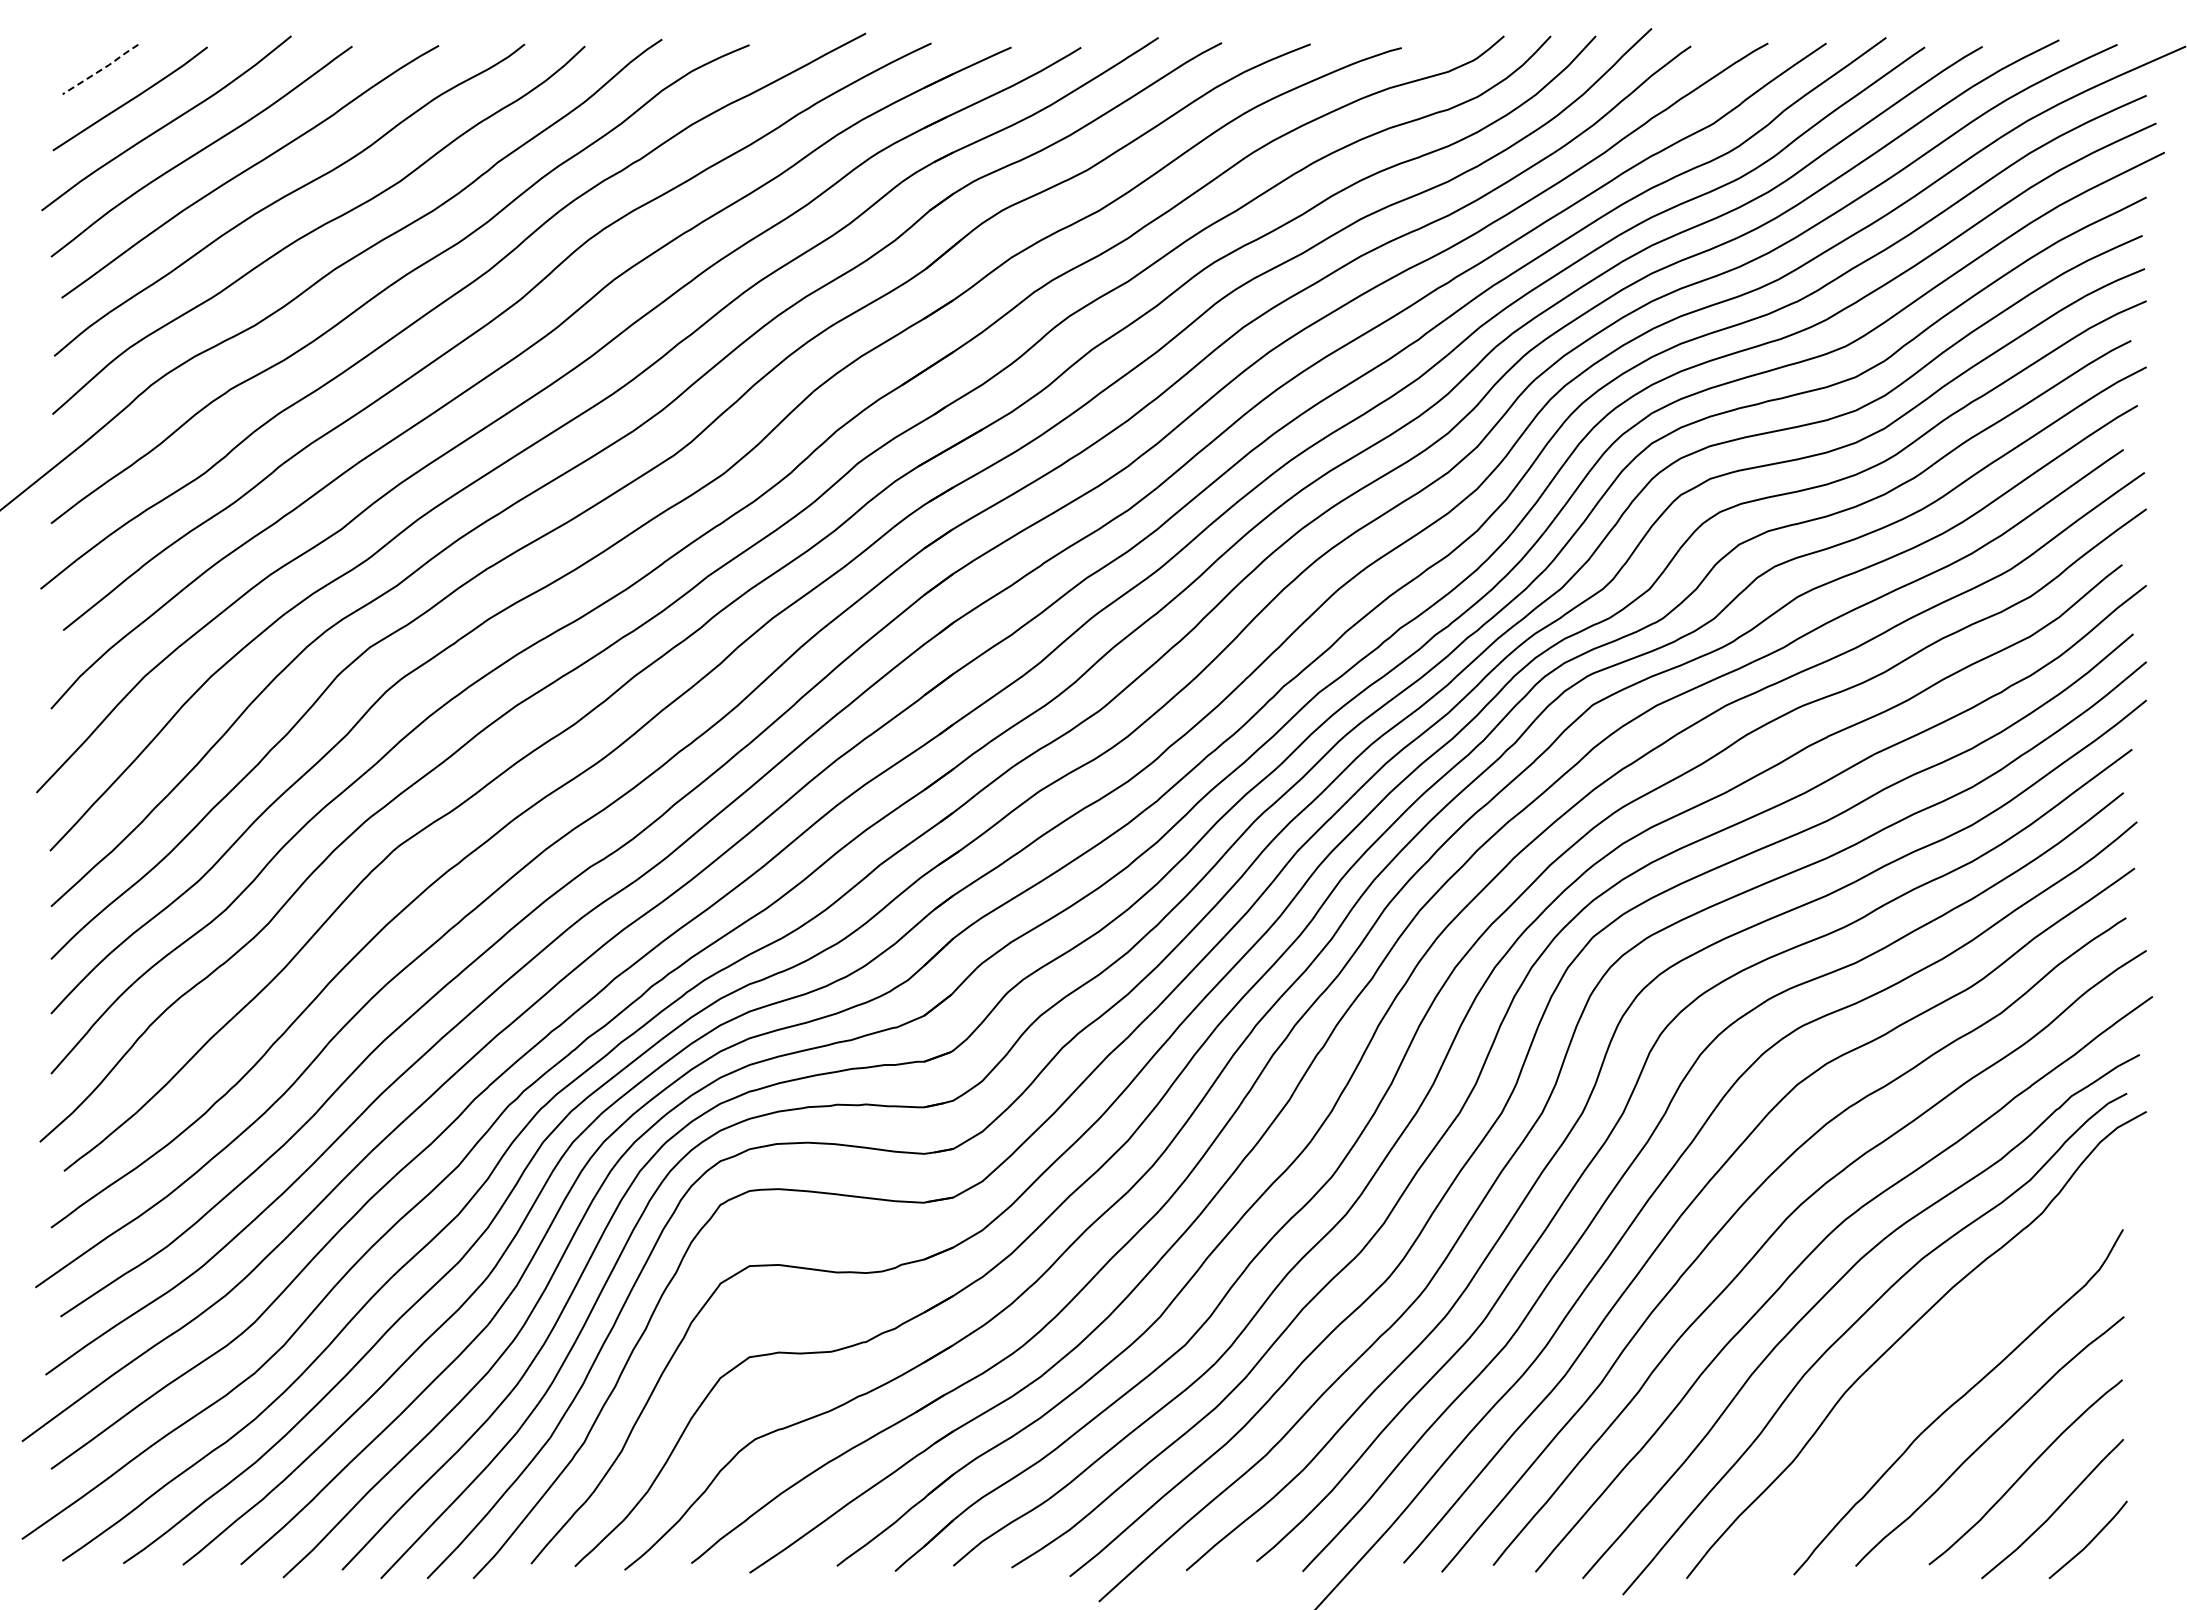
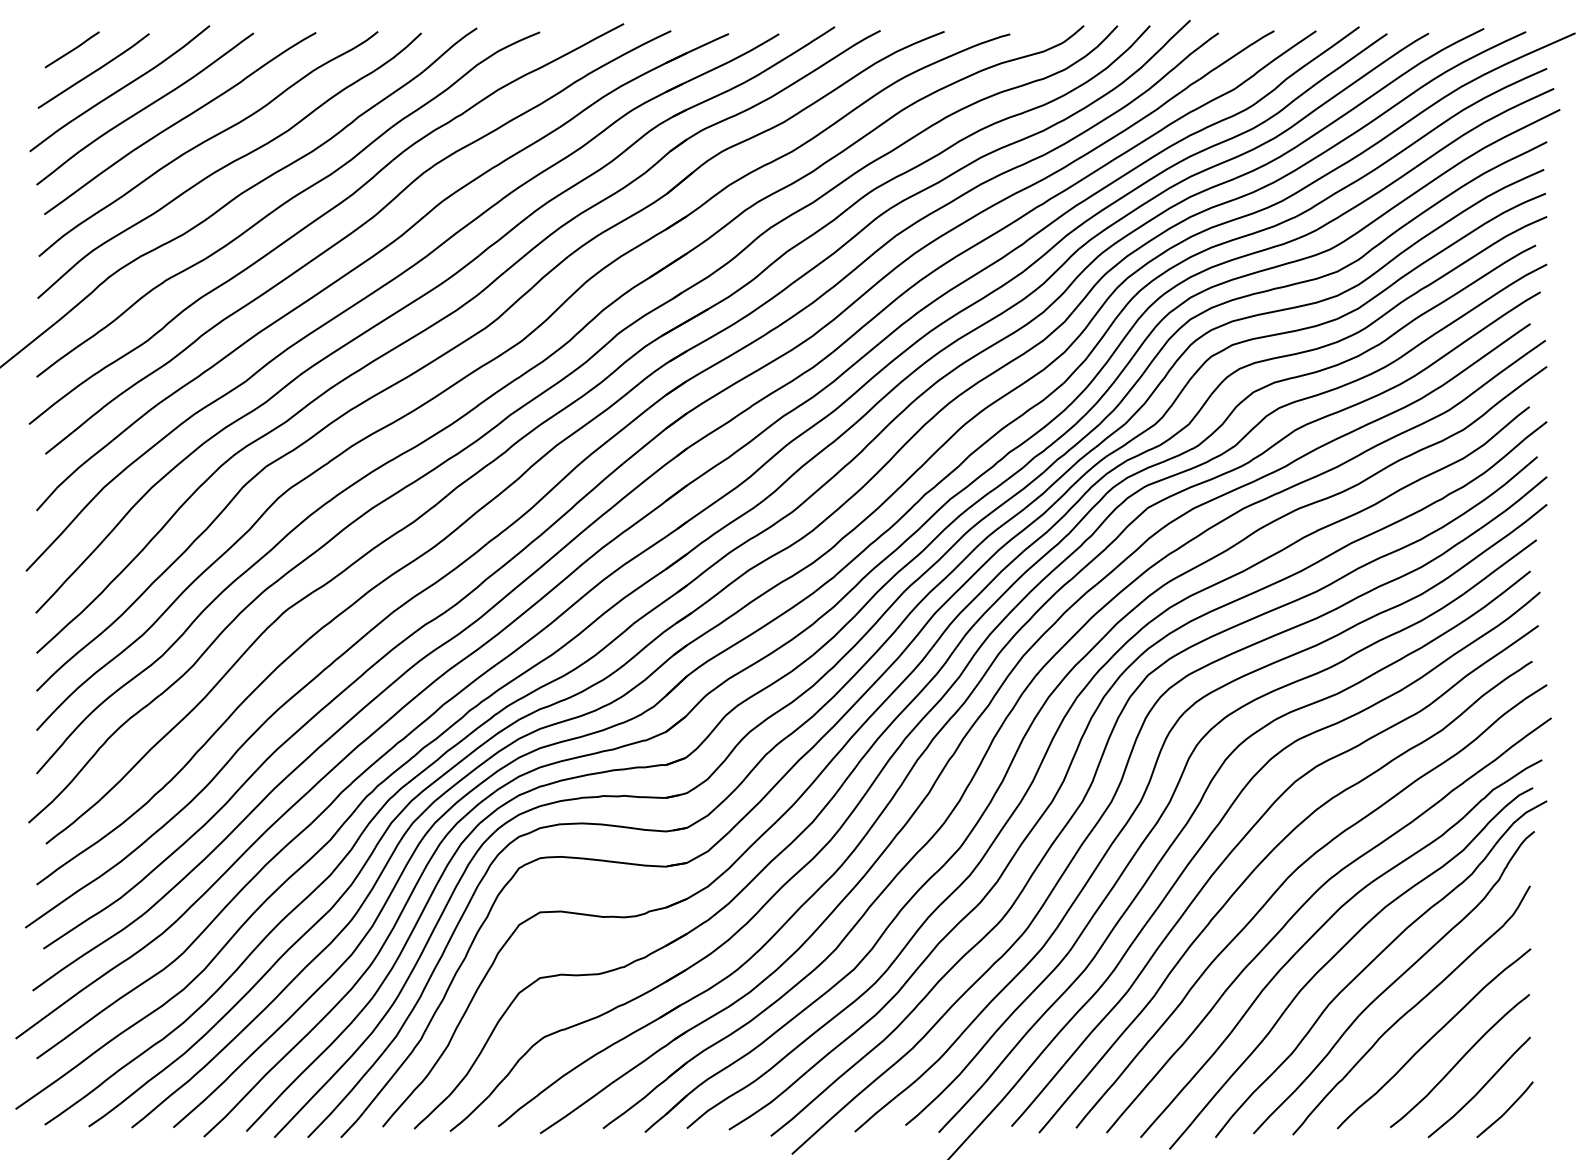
line: (101, 69) -> (72, 49), dashed -> solid
curve: (1933, 1363) -> (1393, 982), added

